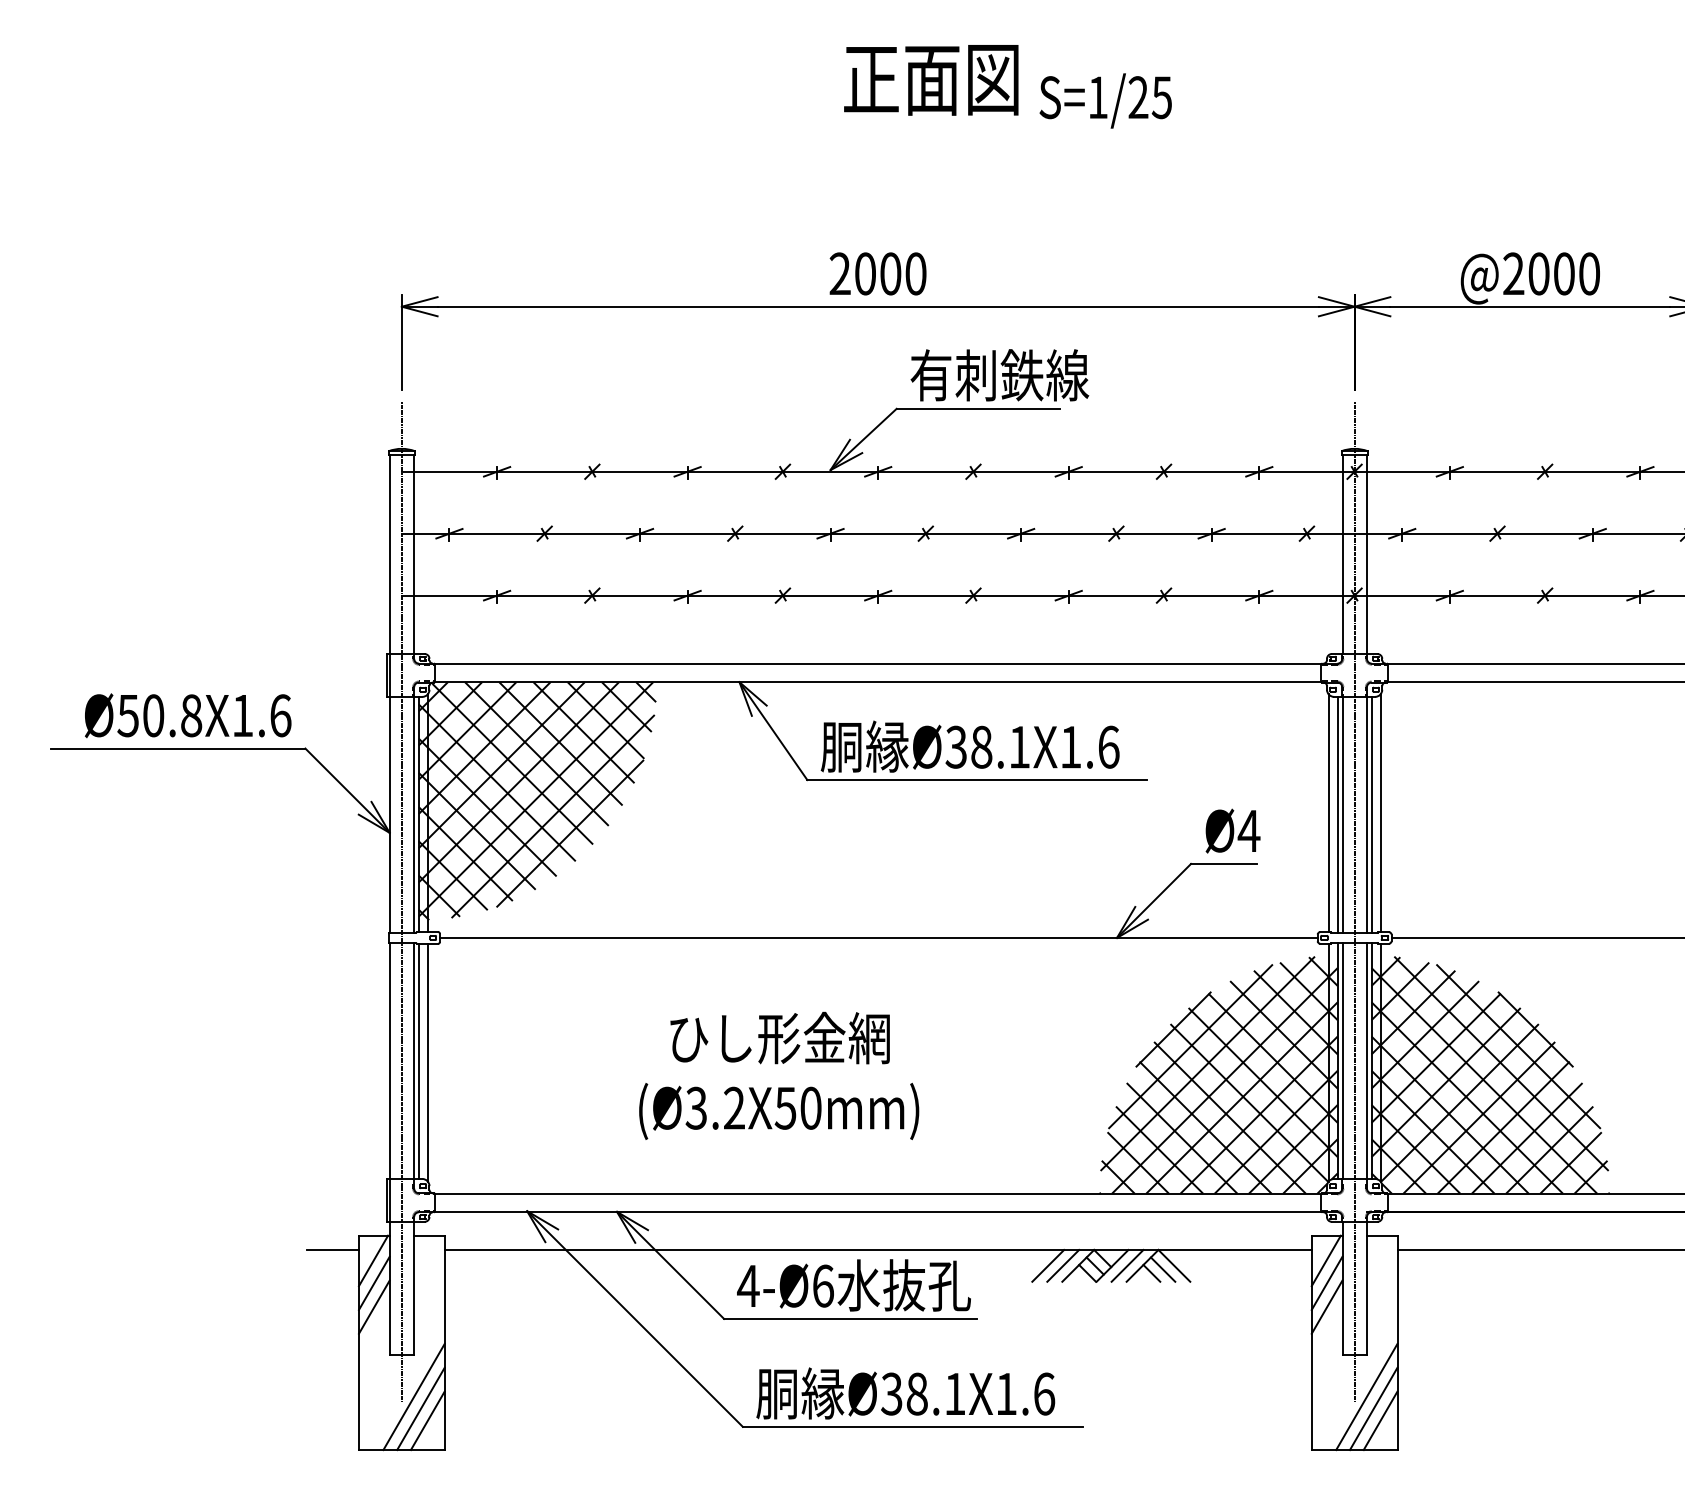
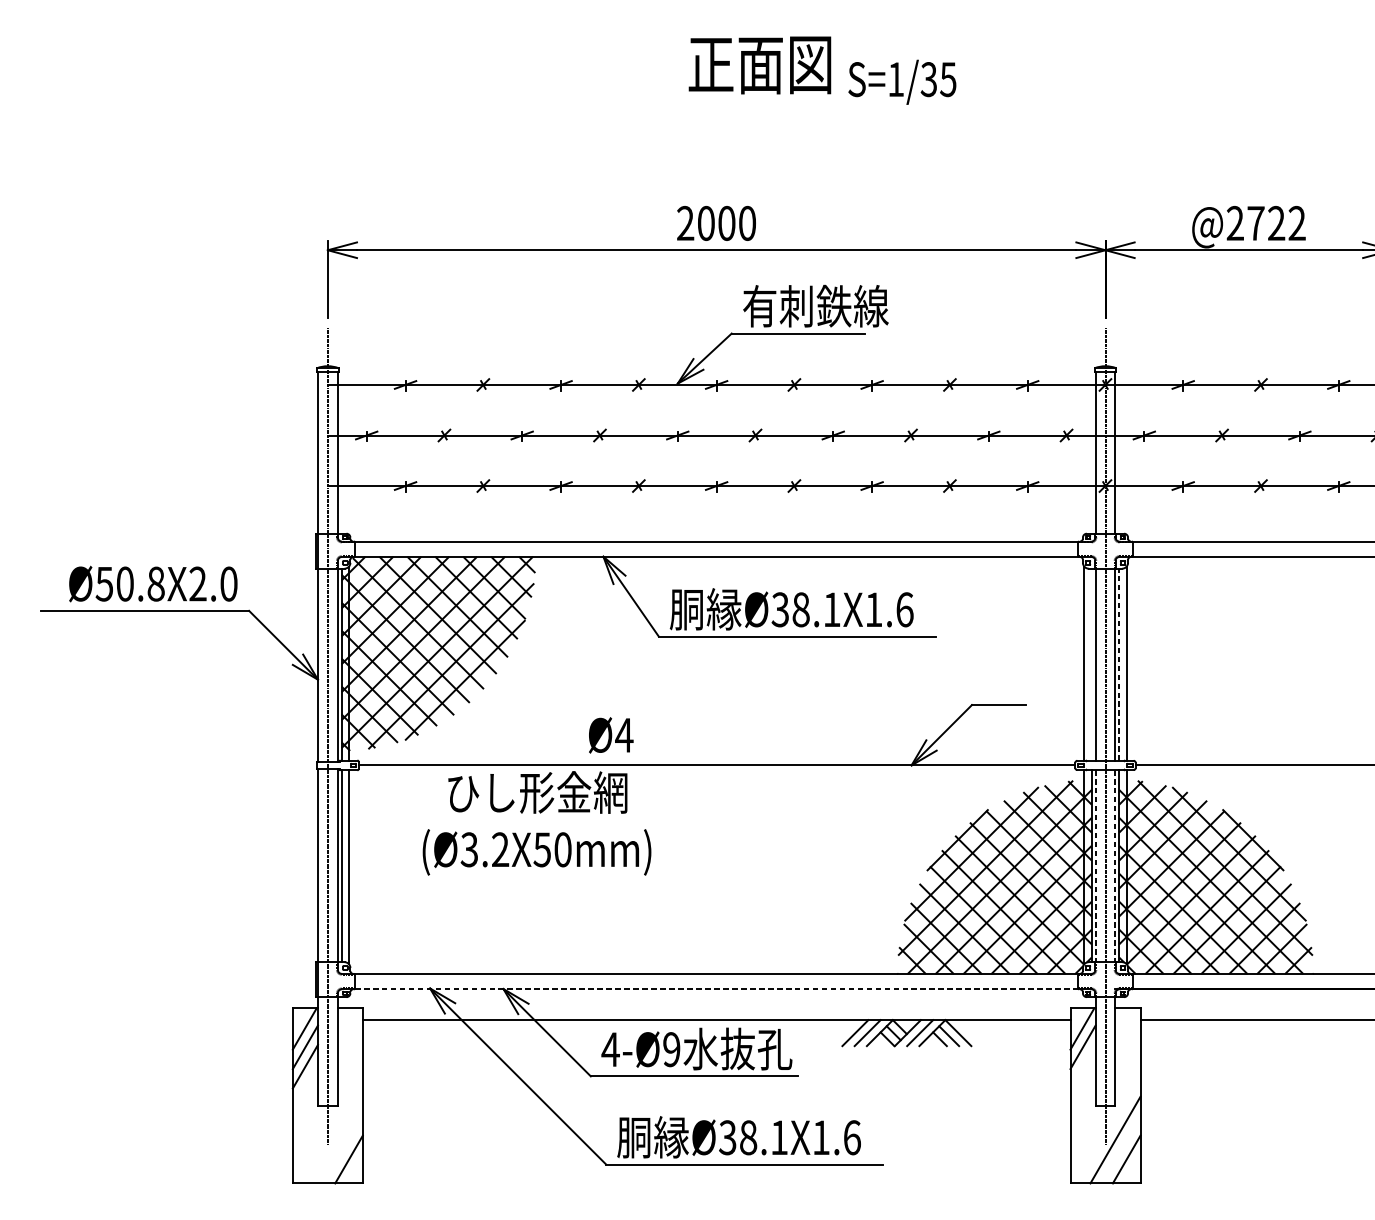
text: (1138, 97) -> (929, 79), S=1/25 -> S=1/35
text: (1563, 273) -> (1275, 223), @2000 -> @2722
text: (261, 715) -> (213, 583), Ø50.8X1.6 -> Ø50.8X2.0
line: (1337, 814) -> (1091, 664), removed
line: (1371, 814) -> (1119, 664), solid -> dashed
text: (1232, 830) -> (610, 734), moved
line: (1342, 1061) -> (1095, 866), solid -> dashed
line: (1366, 1061) -> (1115, 866), solid -> dashed
text: (779, 1075) -> (537, 823), moved
line: (878, 1211) -> (716, 988), solid -> dashed
line: (332, 1249) -> (271, 1019), removed
text: (822, 1285) -> (671, 1049), 4-Ø6 -> 4-Ø9
line: (1326, 1306) -> (1082, 1066), removed
line: (413, 1396) -> (337, 1139), removed
line: (420, 1408) -> (343, 1149), removed
line: (1373, 1408) -> (1120, 1149), removed

